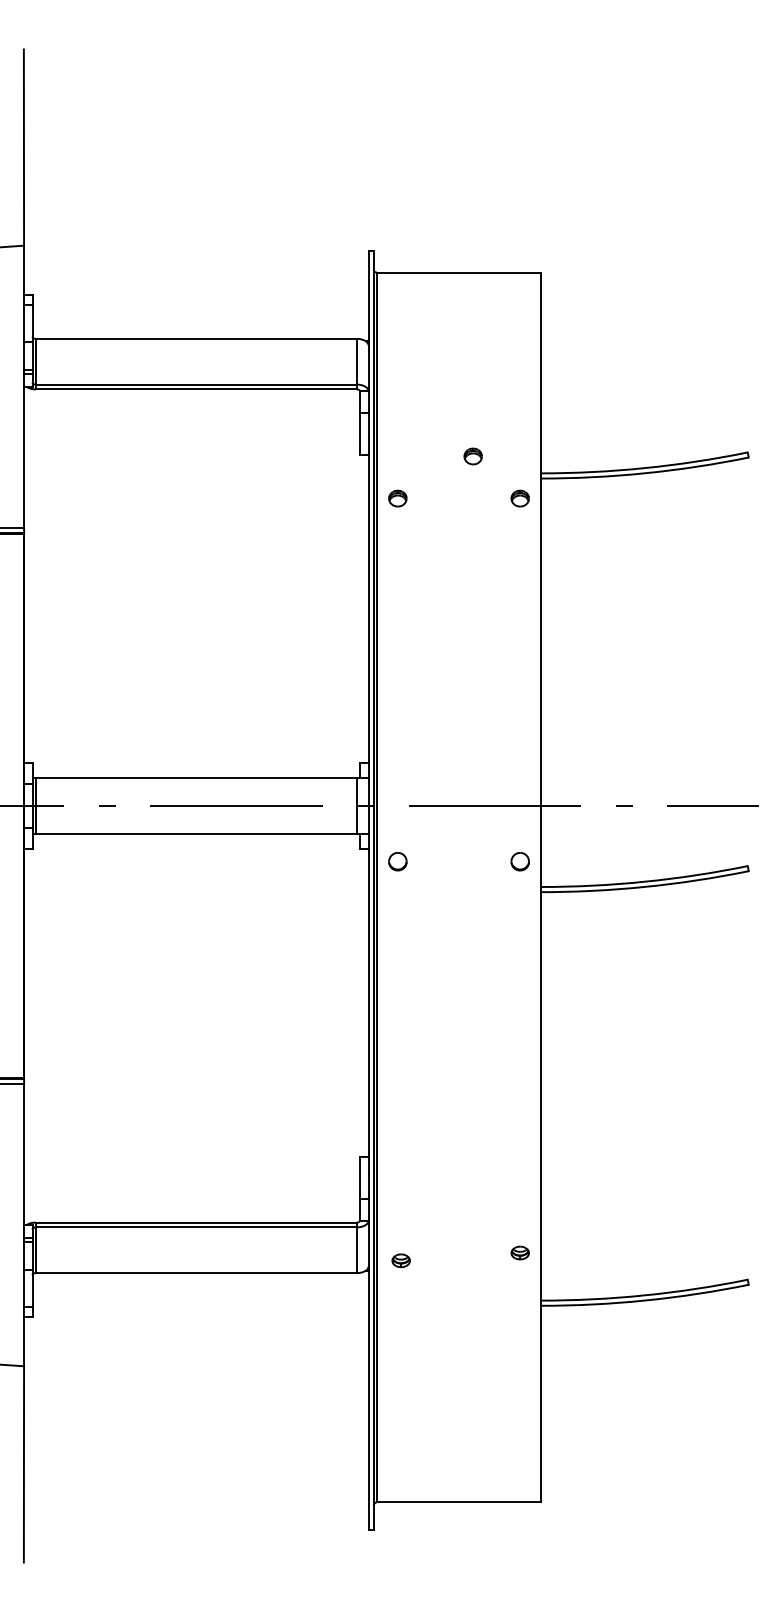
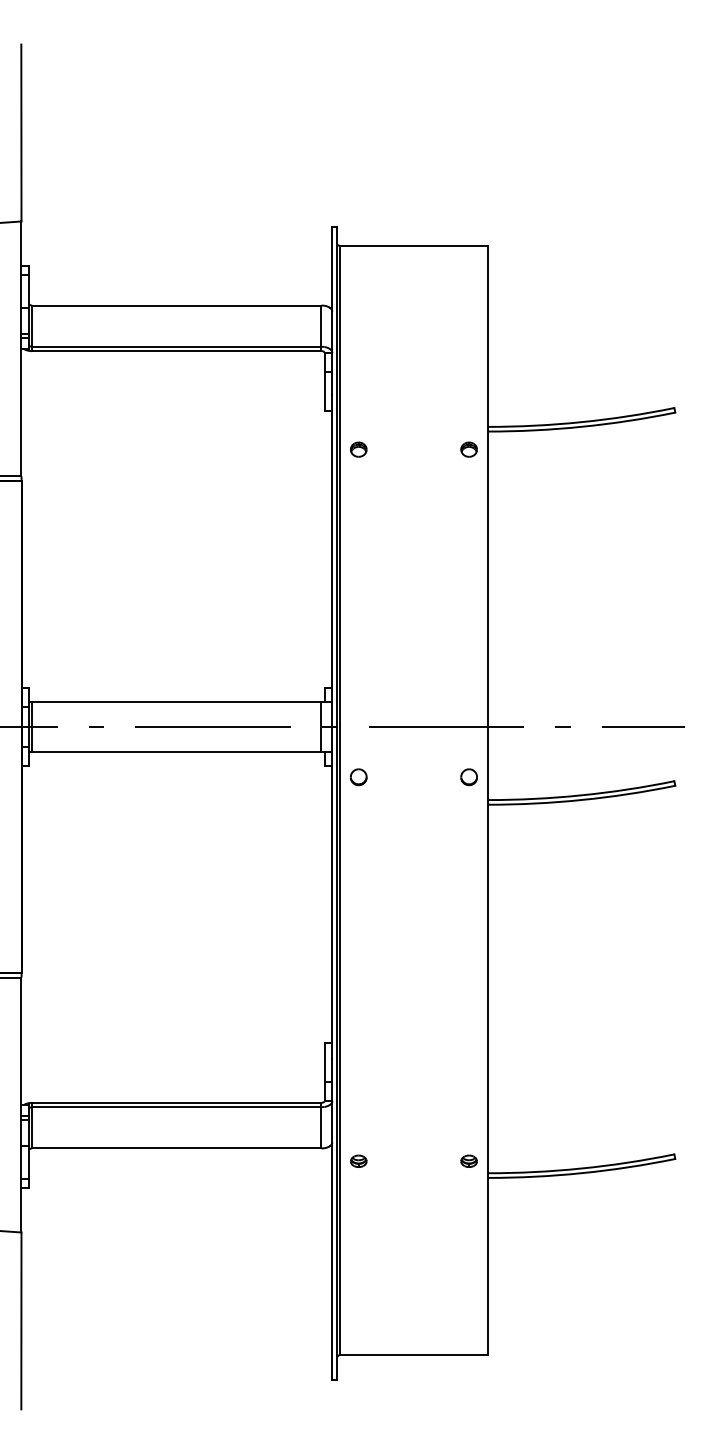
part: (472, 456) -> (426, 411), removed
part: (519, 1252) -> (468, 1160), moved
part: (400, 1259) -> (358, 1160), moved

